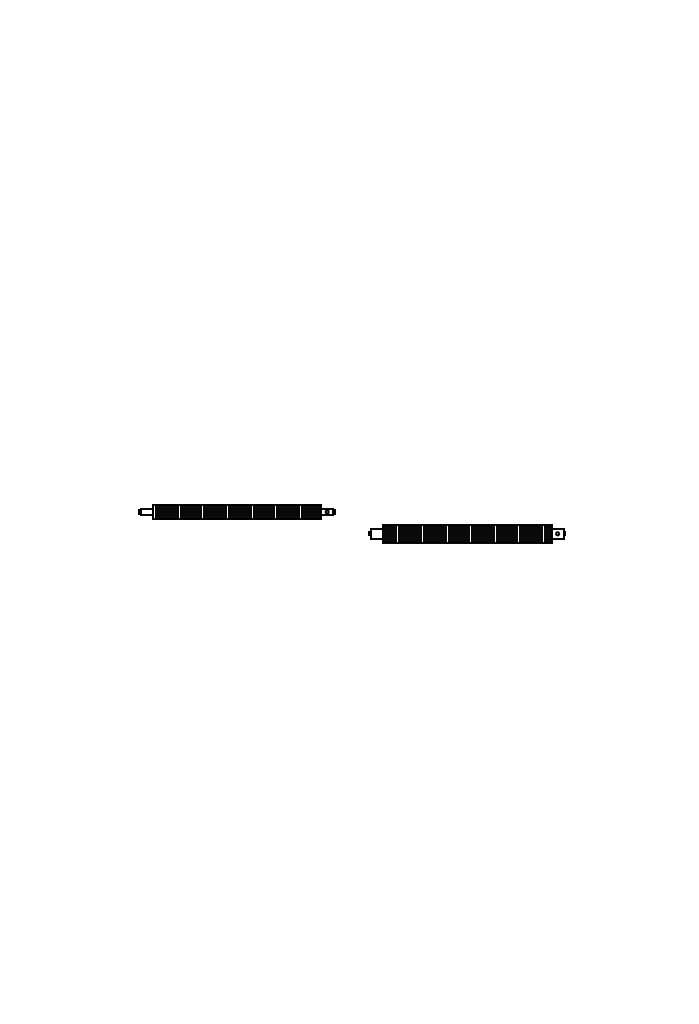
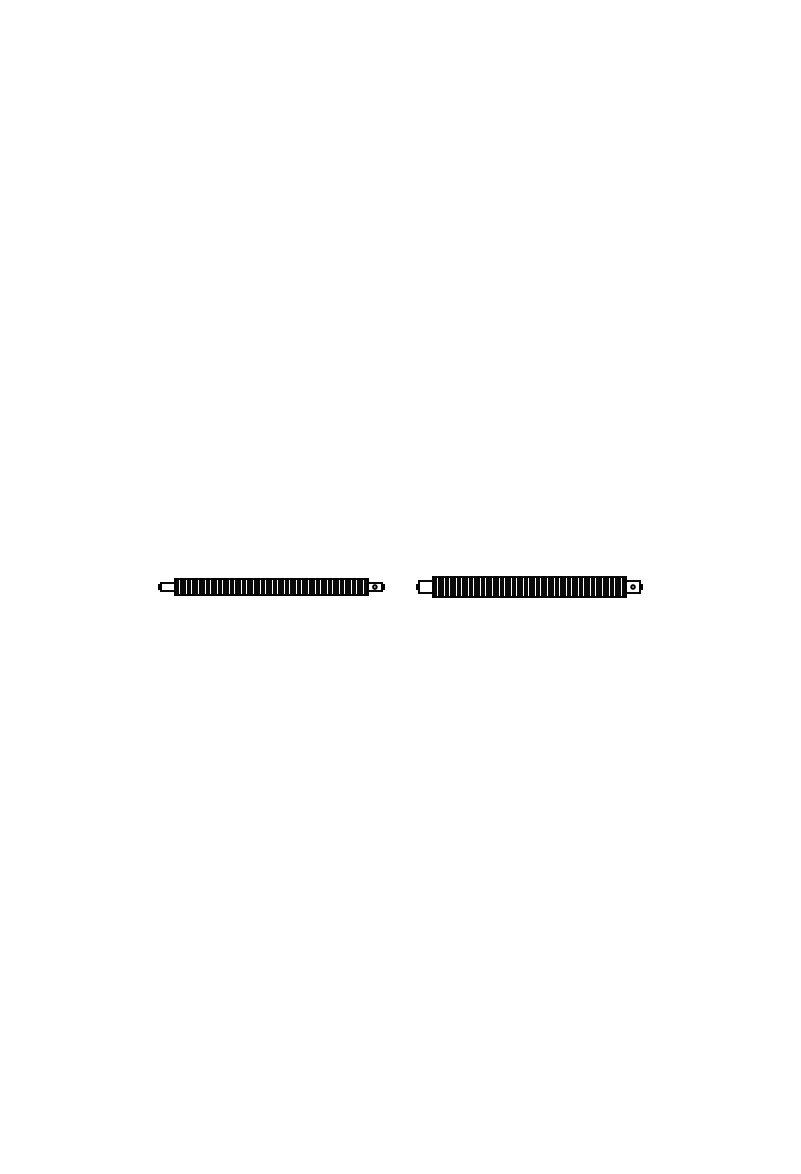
part: (467, 533) -> (529, 586), moved

